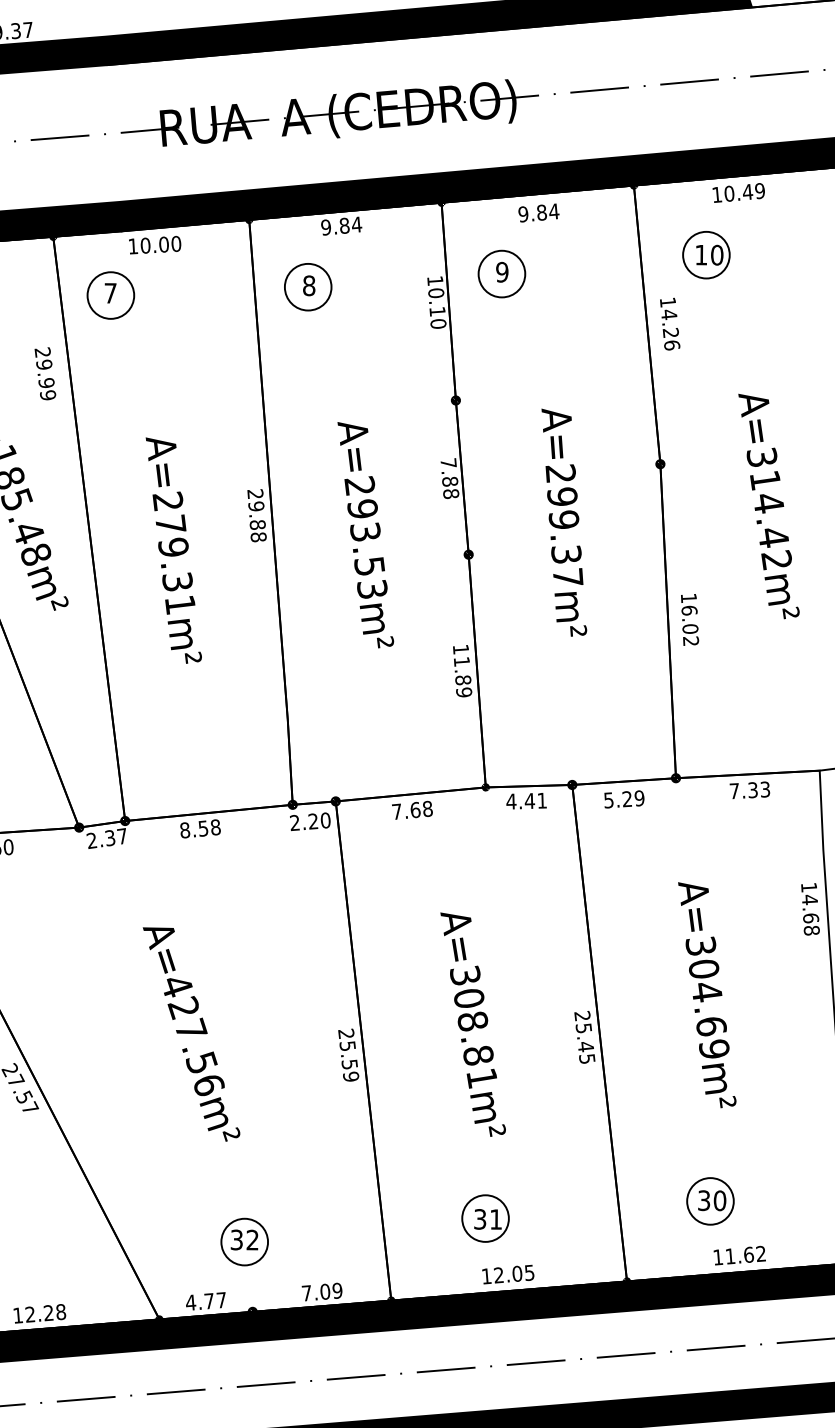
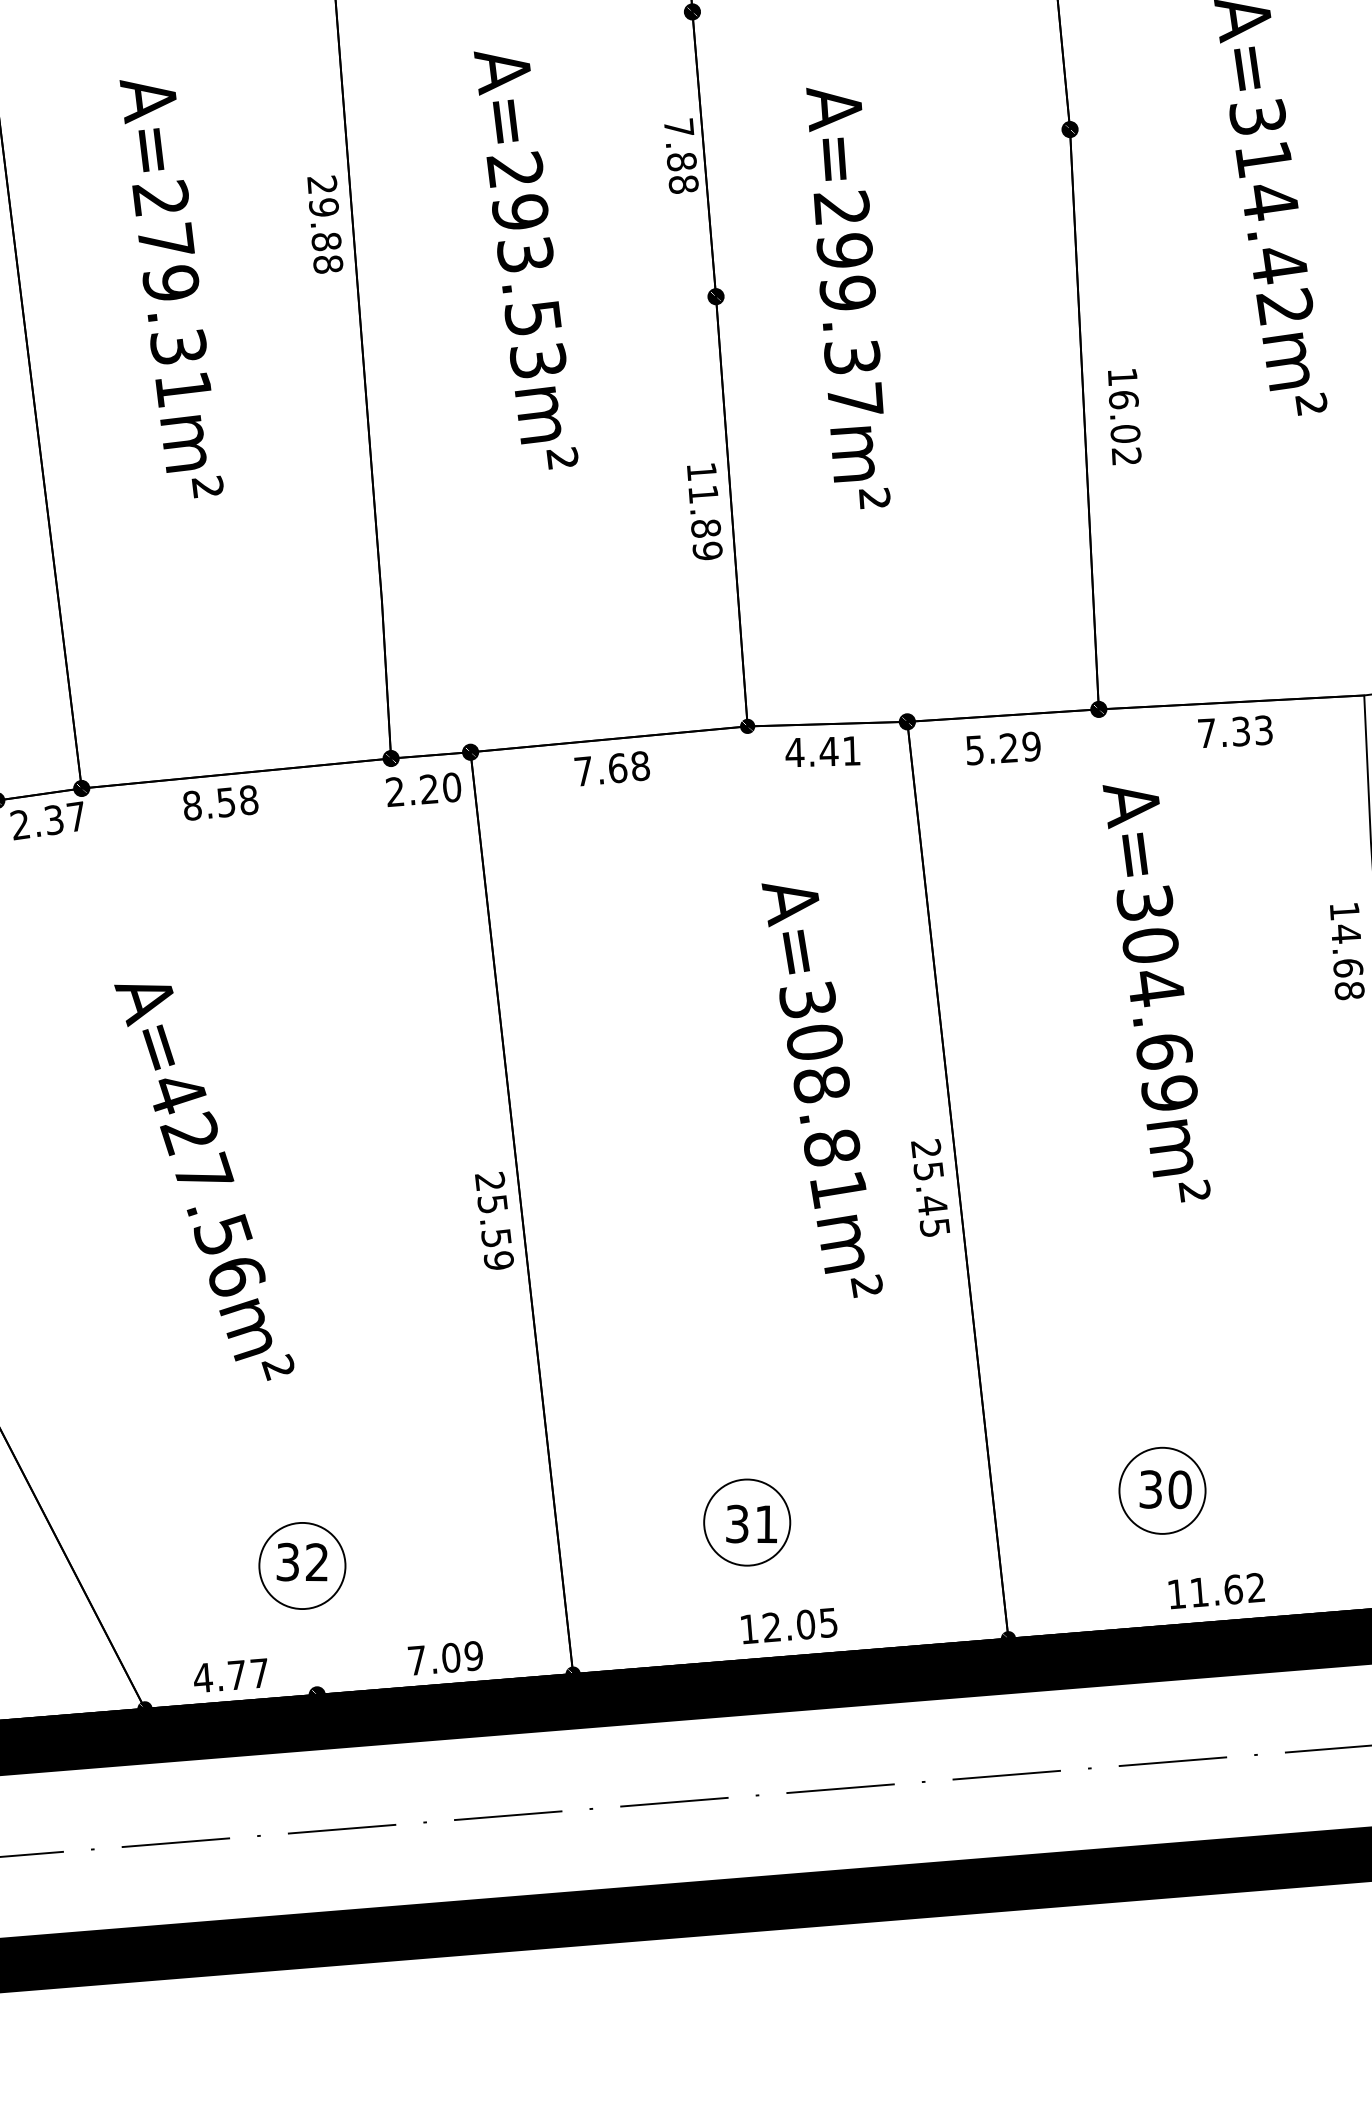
text: (564, 522) -> (848, 298), moved
text: (707, 995) -> (1157, 994), moved
text: (472, 1024) -> (820, 1090), moved

